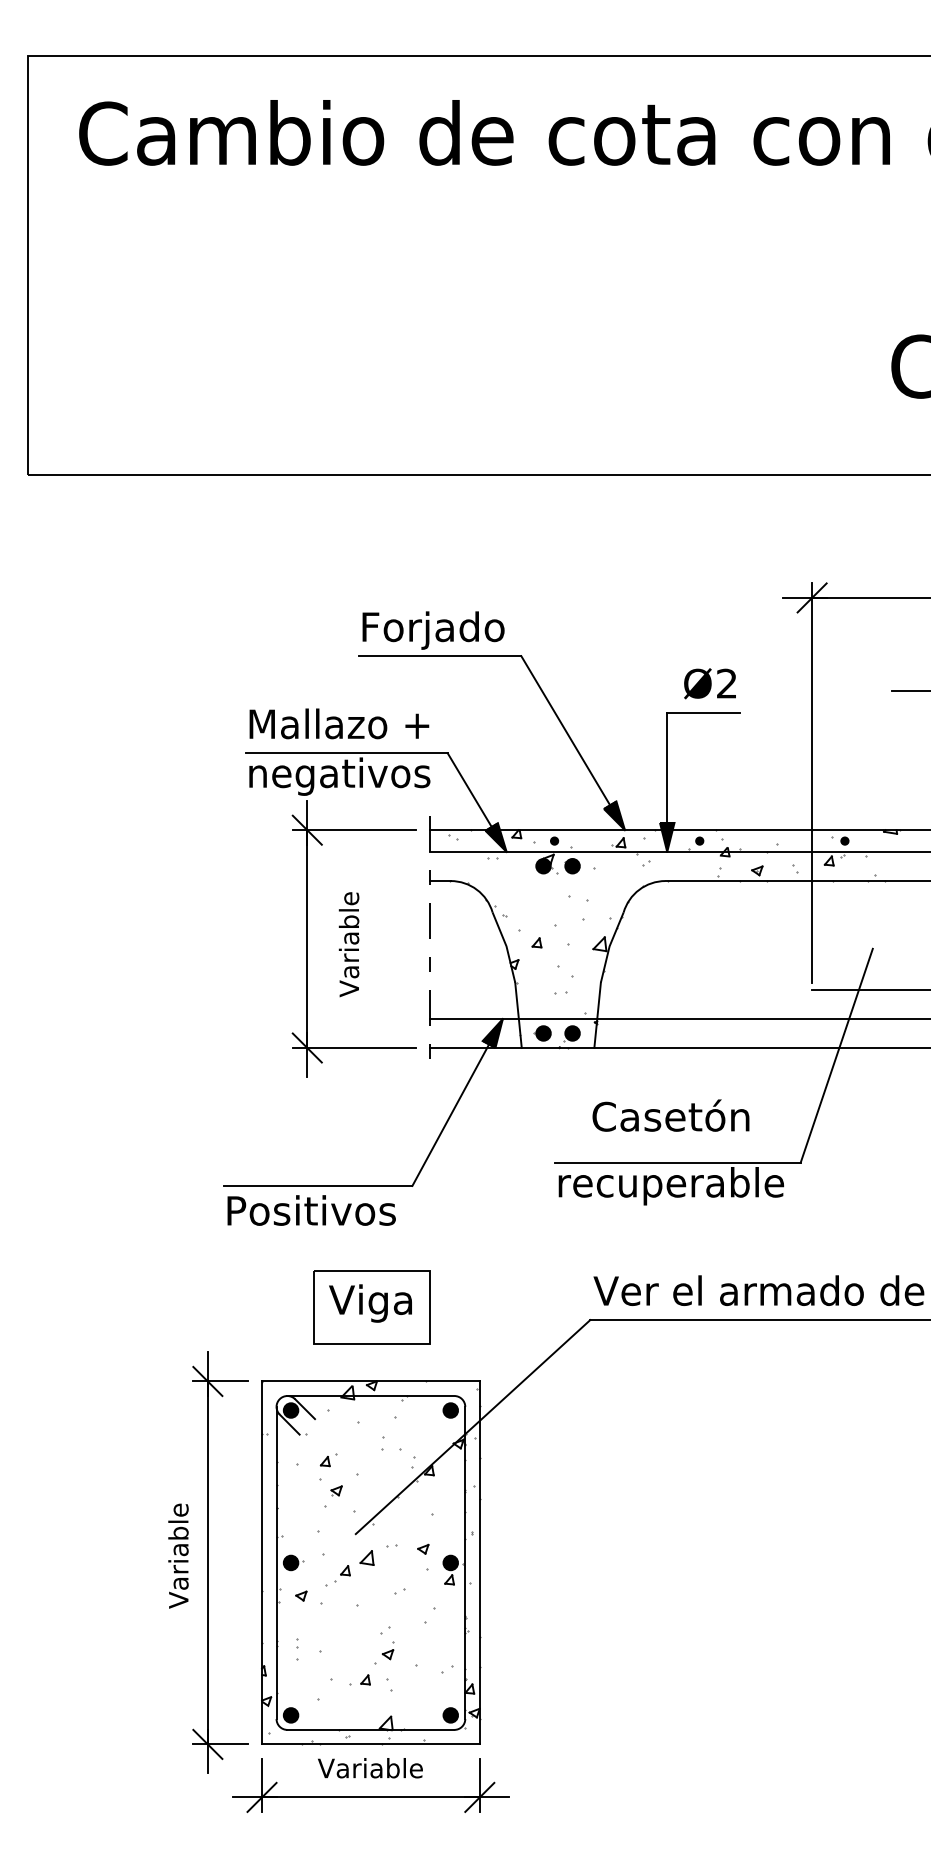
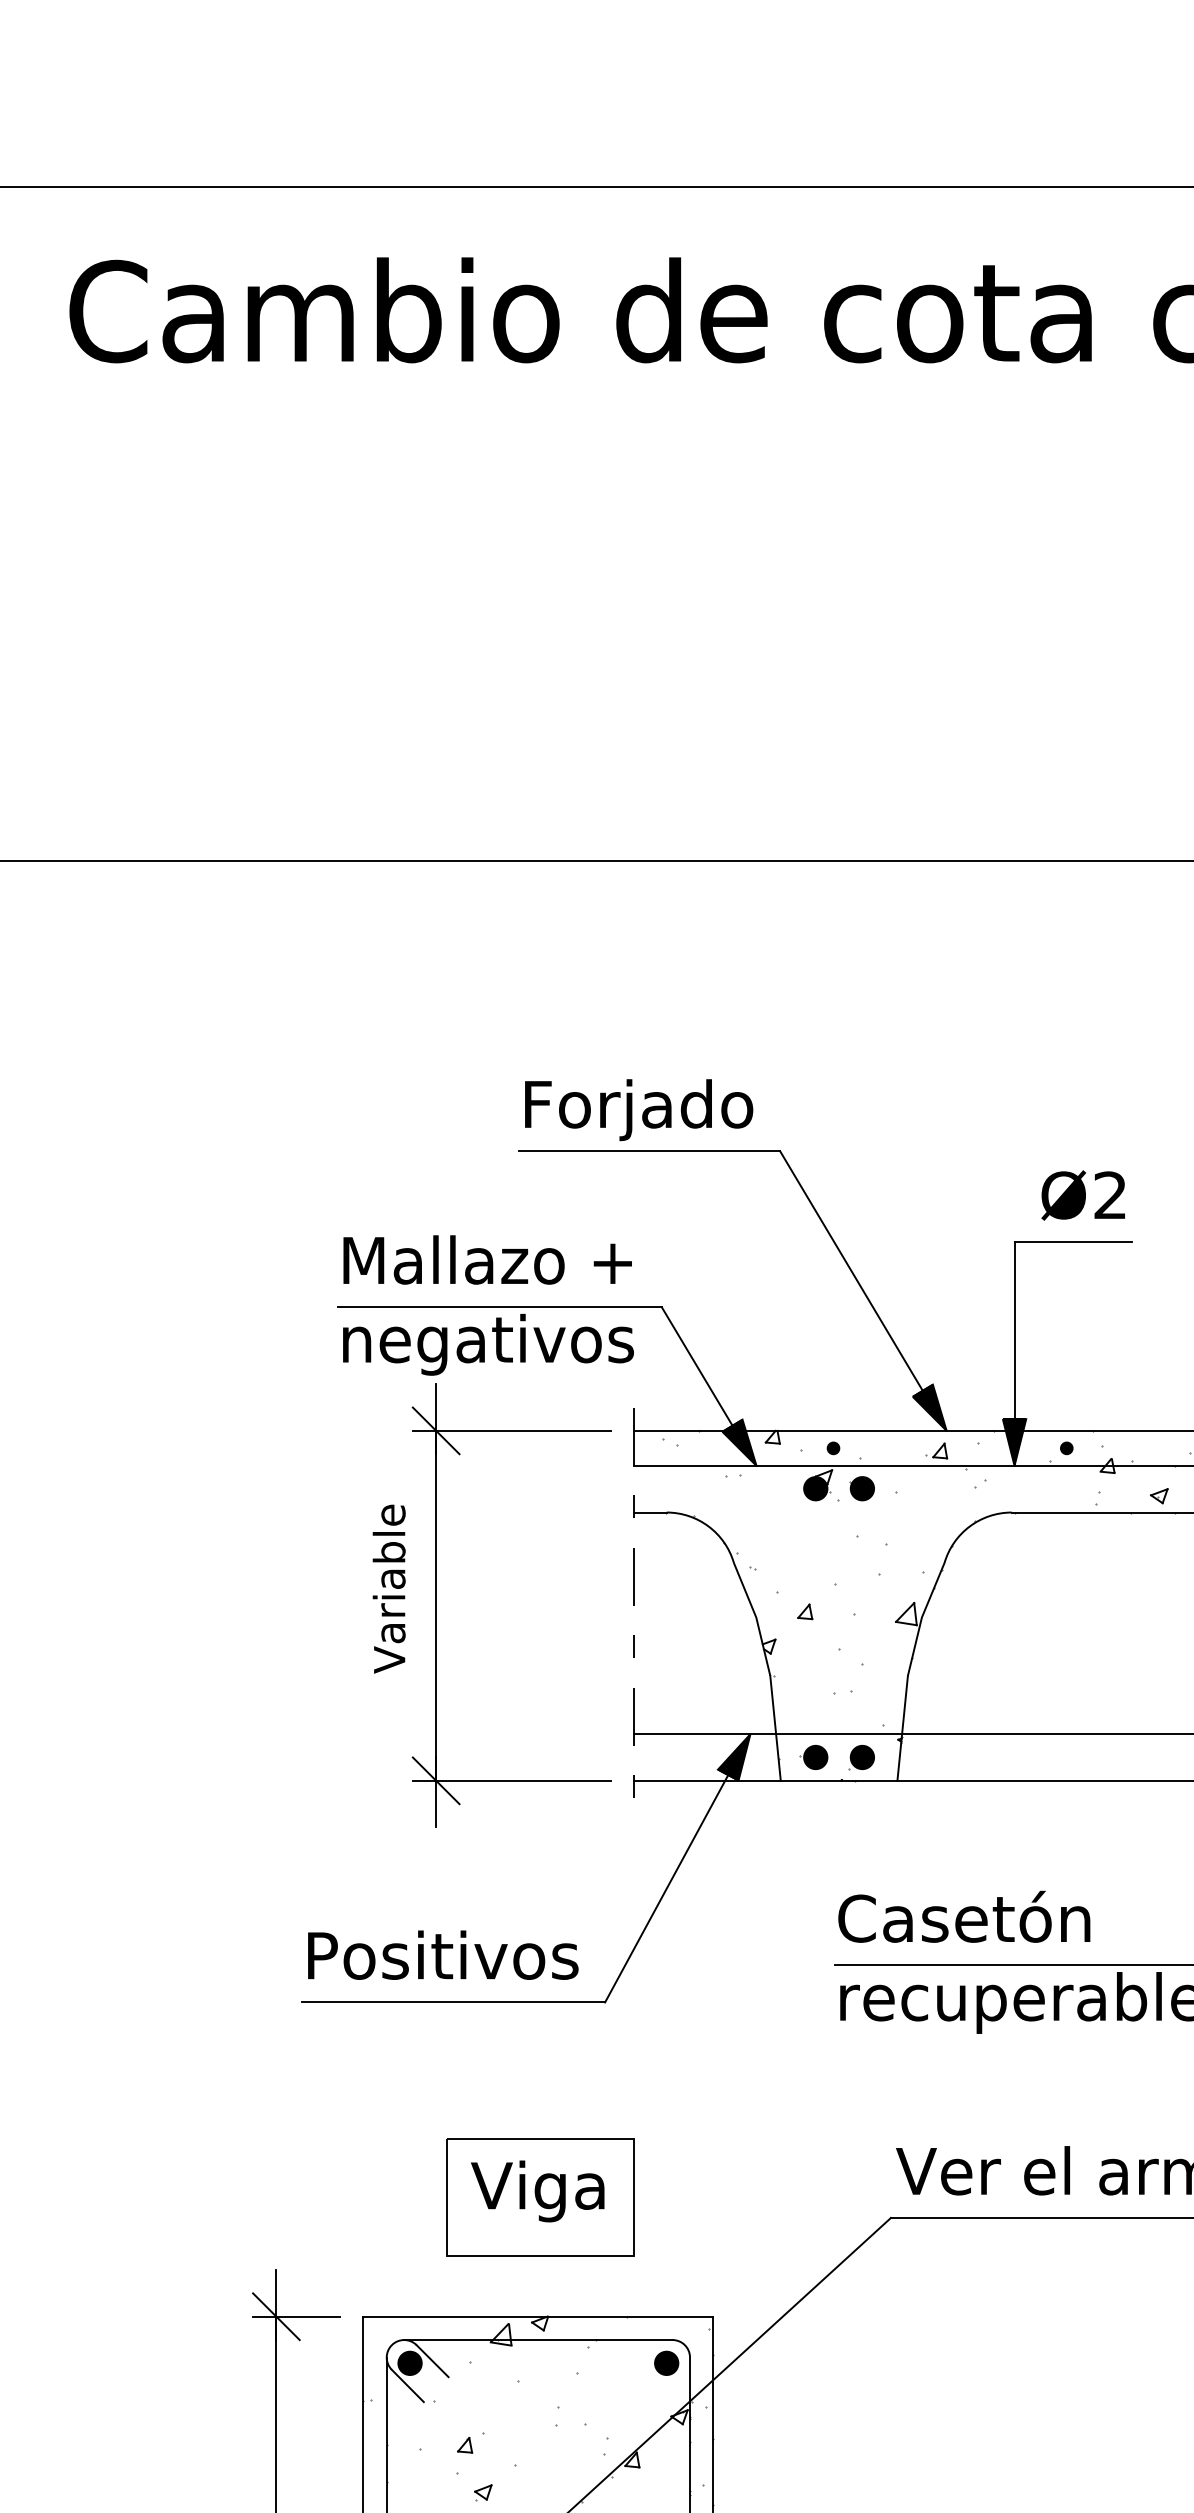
text: (348, 944) -> (388, 1588), moved
text: (670, 1115) -> (963, 1916), moved
text: (311, 1210) -> (442, 1955), moved

